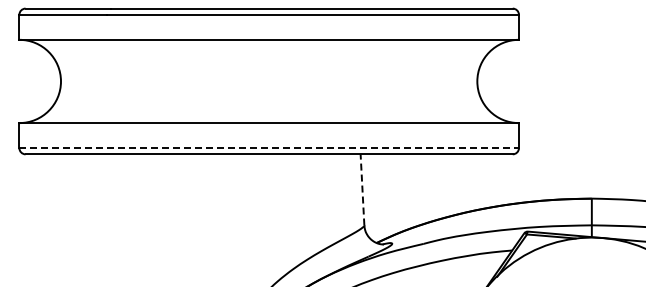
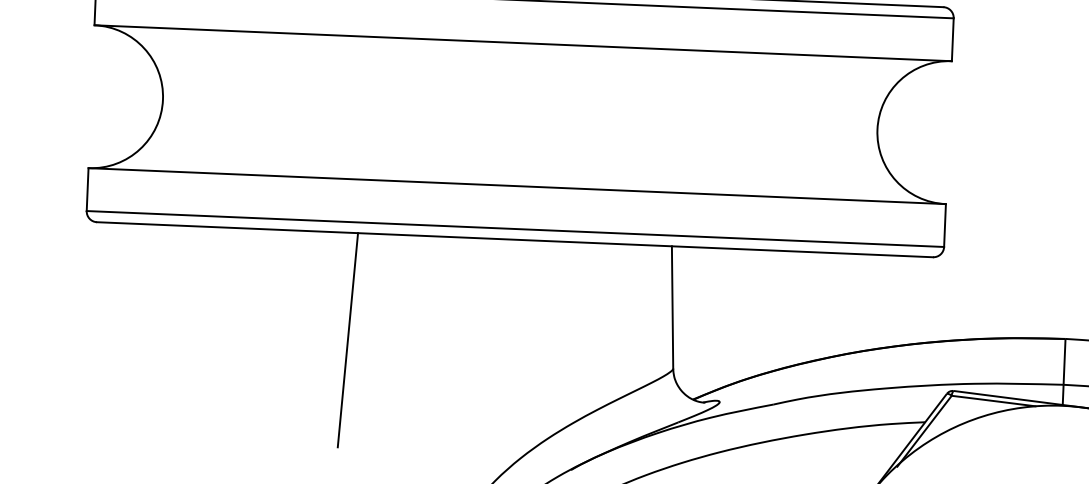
line: (269, 148) -> (515, 229), dashed -> solid
line: (362, 189) -> (672, 306), dashed -> solid
line: (174, 216) -> (348, 339), added

